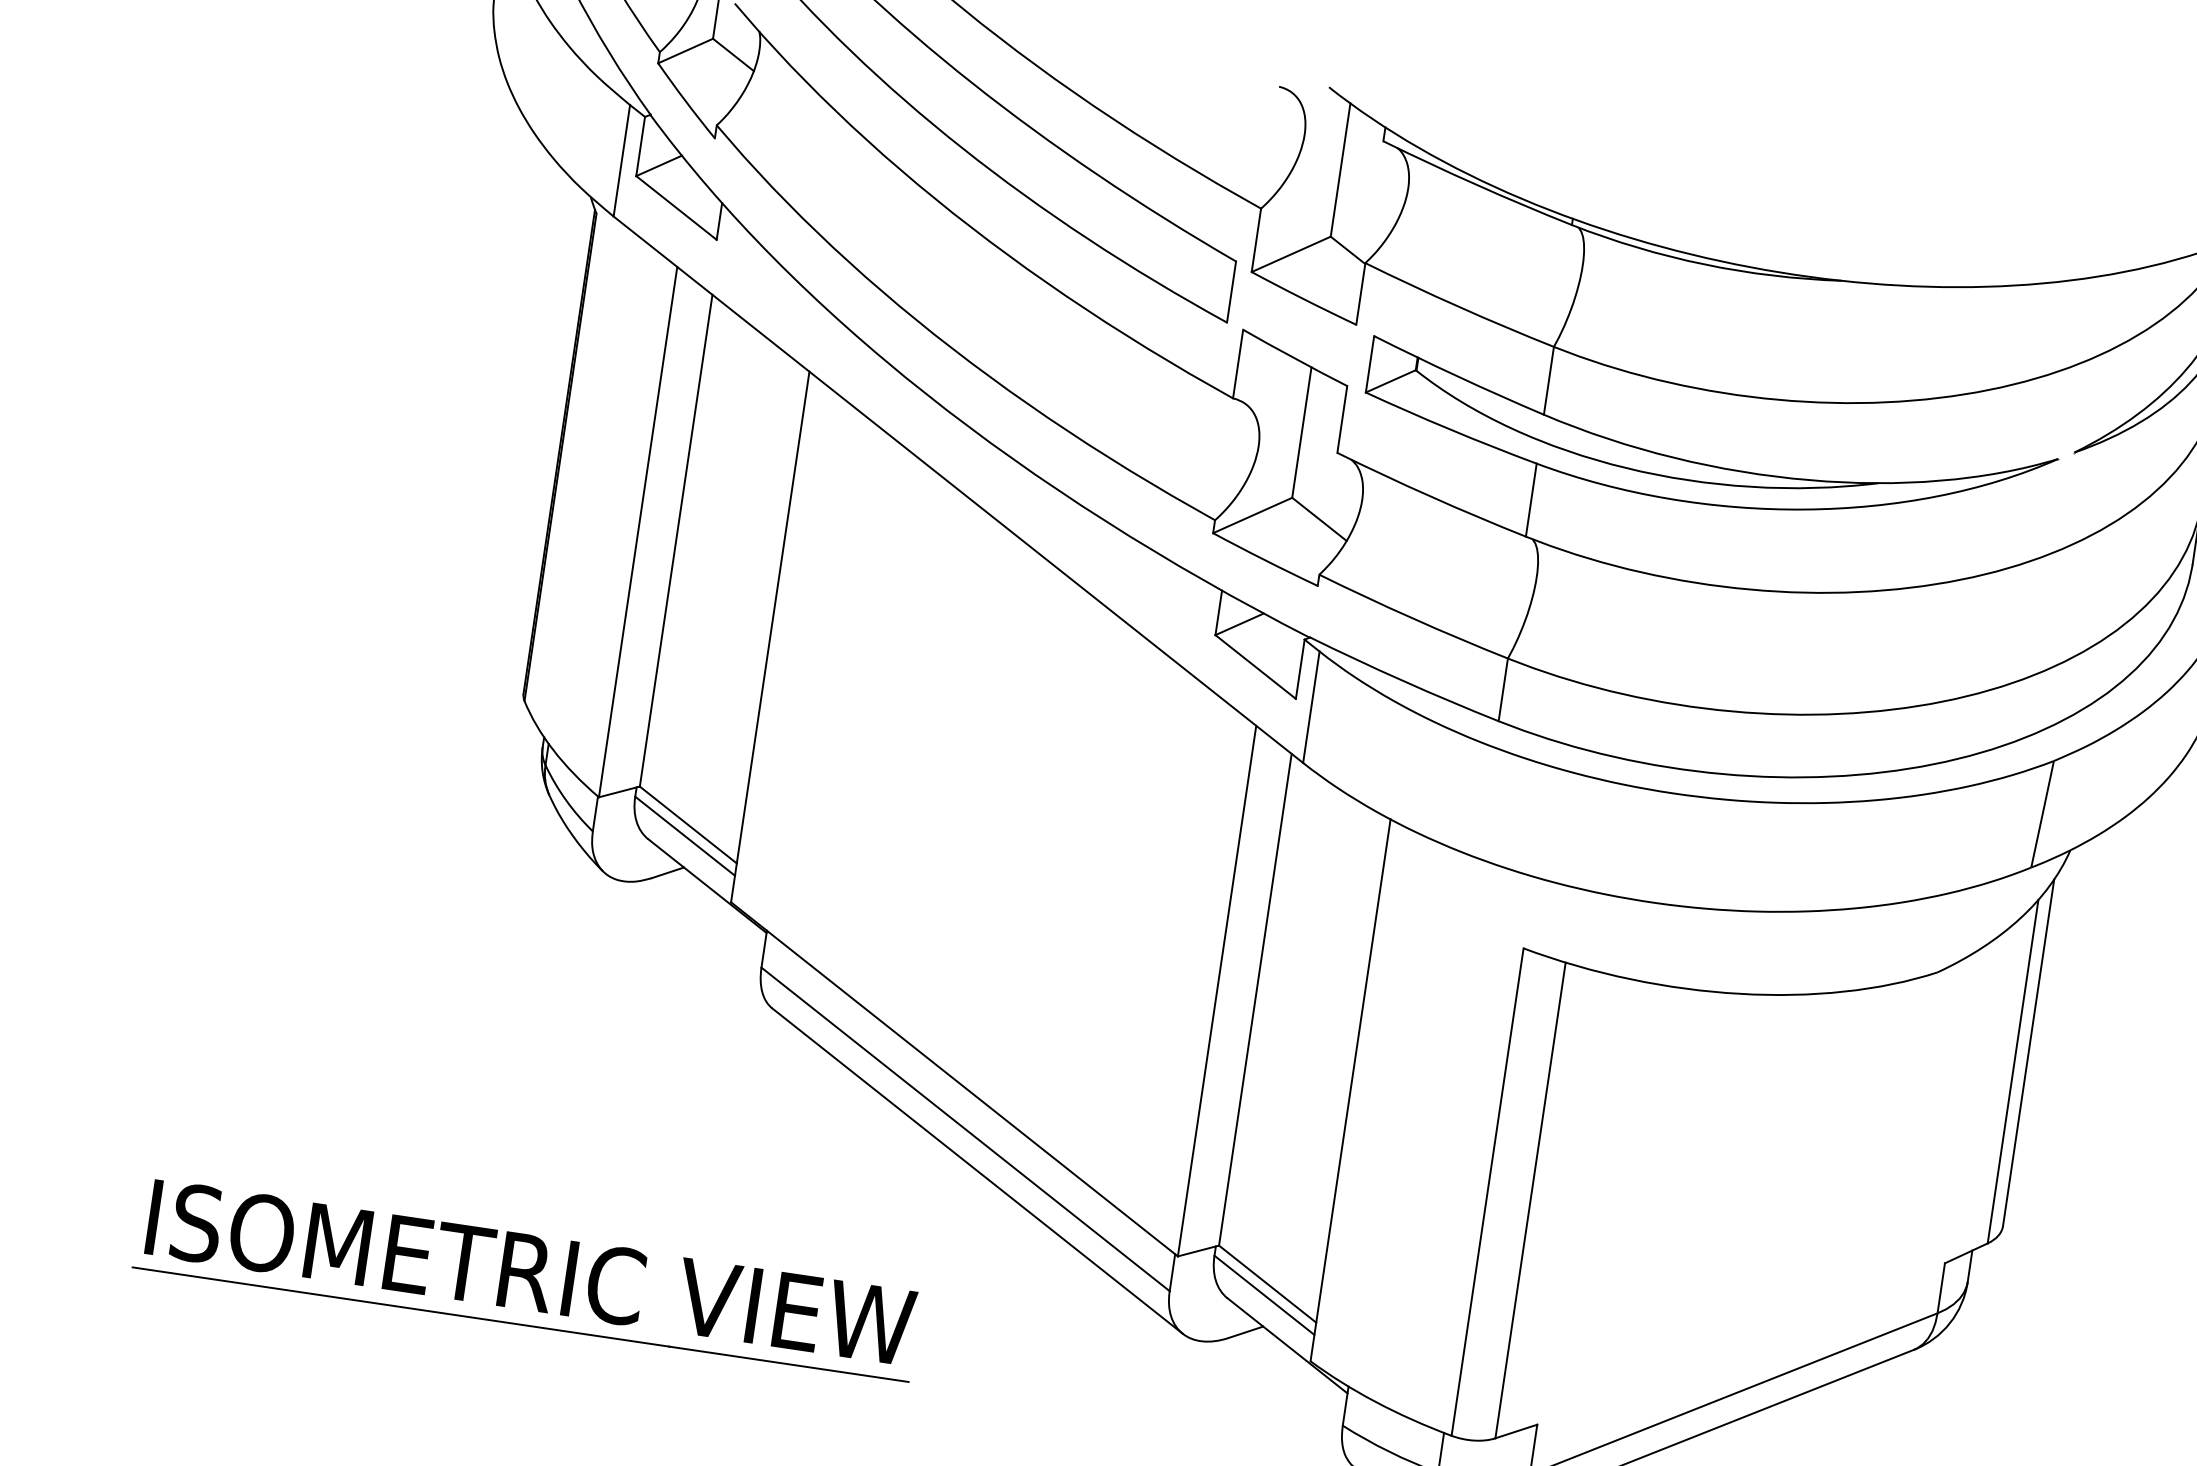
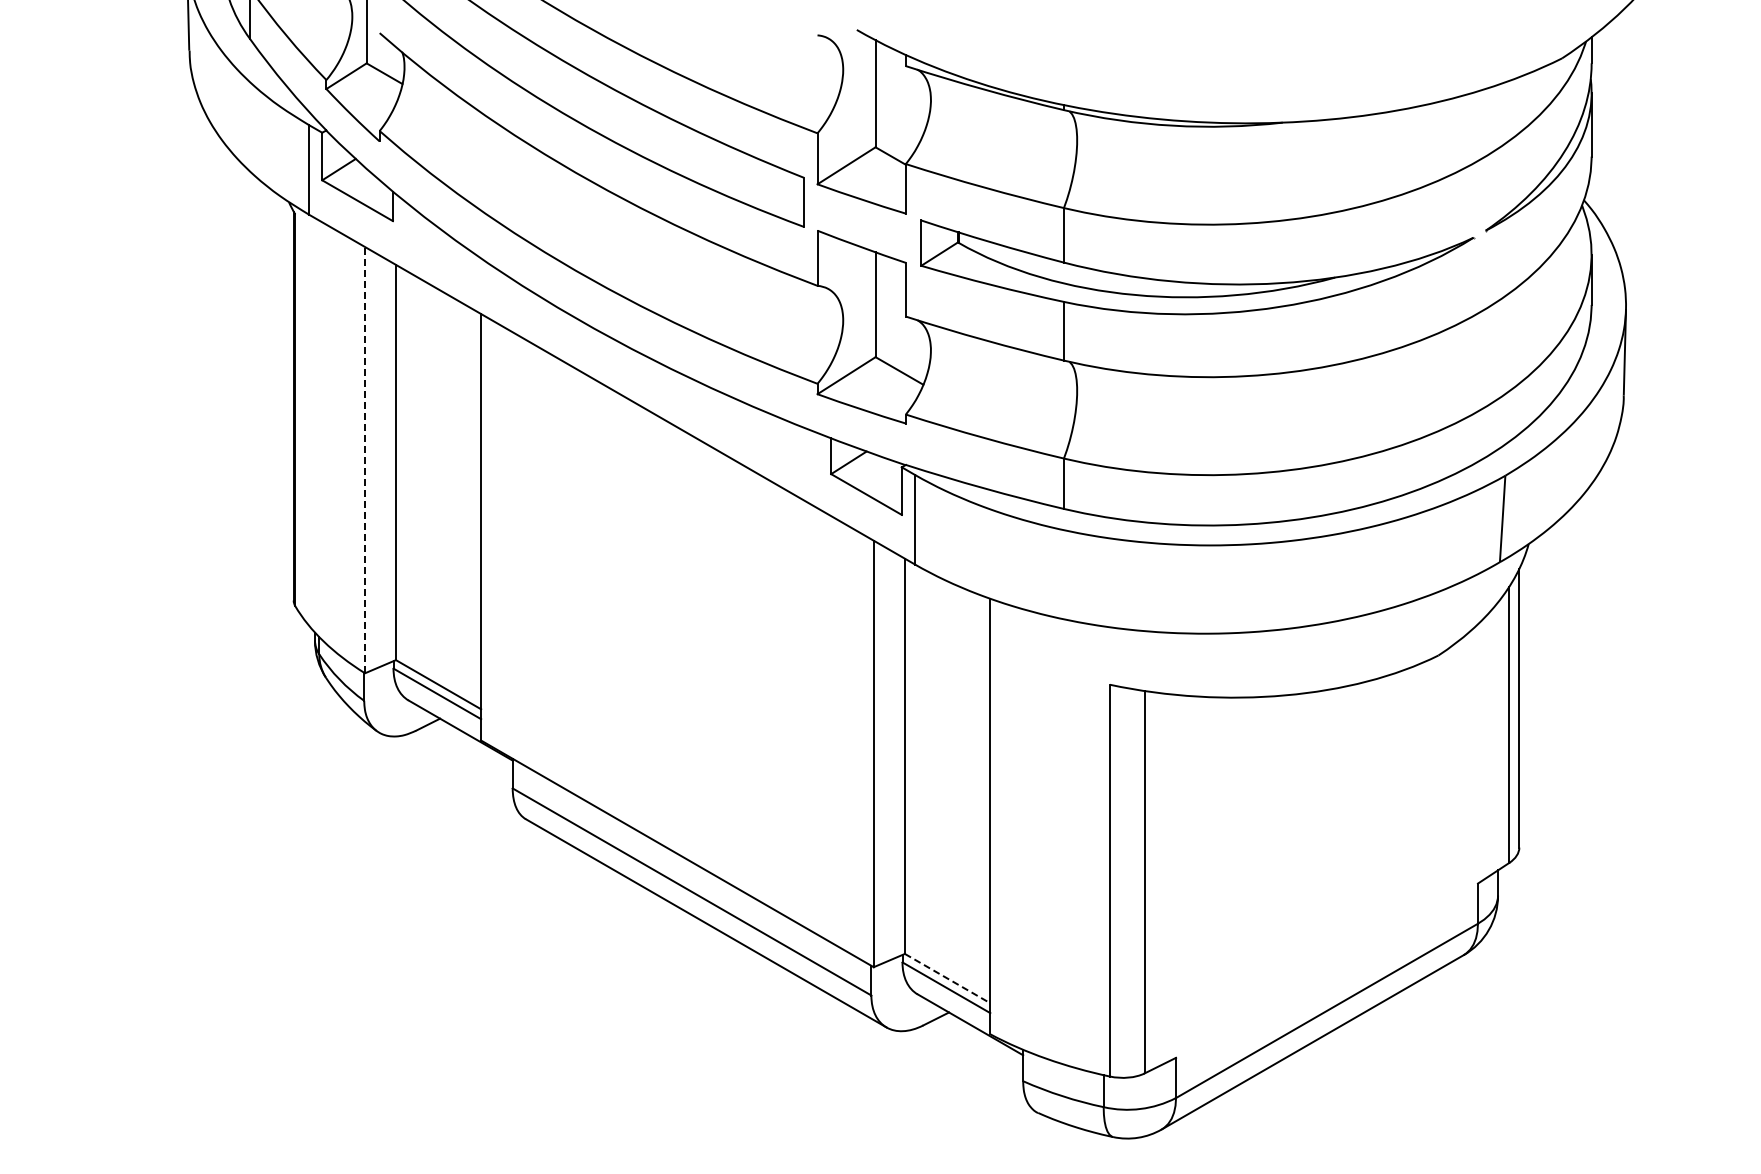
line: (638, 531) -> (365, 459), solid -> dashed
part: (527, 1278) -> (364, 1060), removed
line: (1268, 1284) -> (948, 978), solid -> dashed

